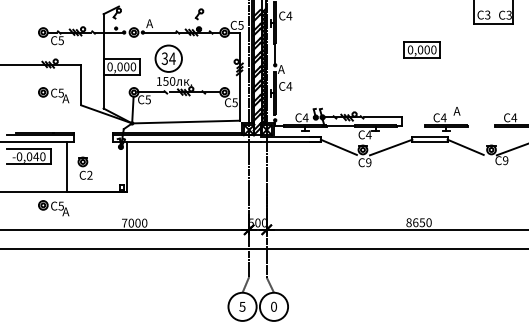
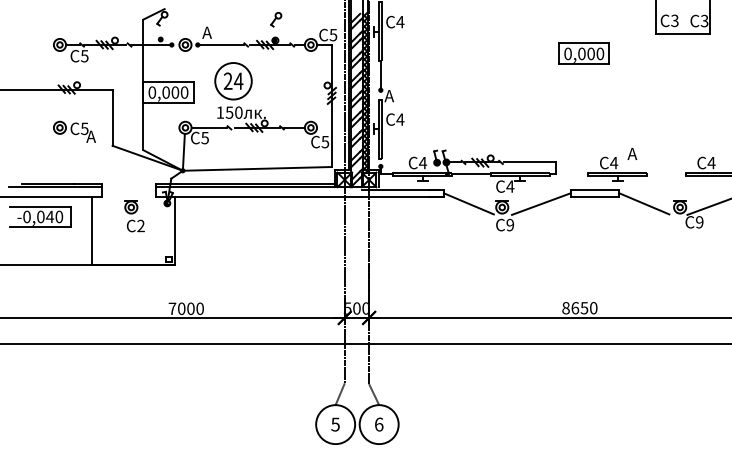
part: (421, 49) -> (583, 53), moved
text: (164, 59) -> (227, 82), 34 -> 24
part: (84, 167) -> (133, 215), moved
part: (53, 208) -> (74, 288), removed
text: (274, 306) -> (379, 424), 0 -> 6

